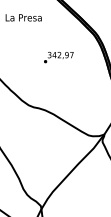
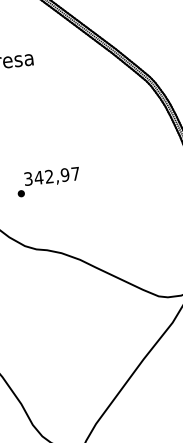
text: (58, 57) -> (47, 181), moved

